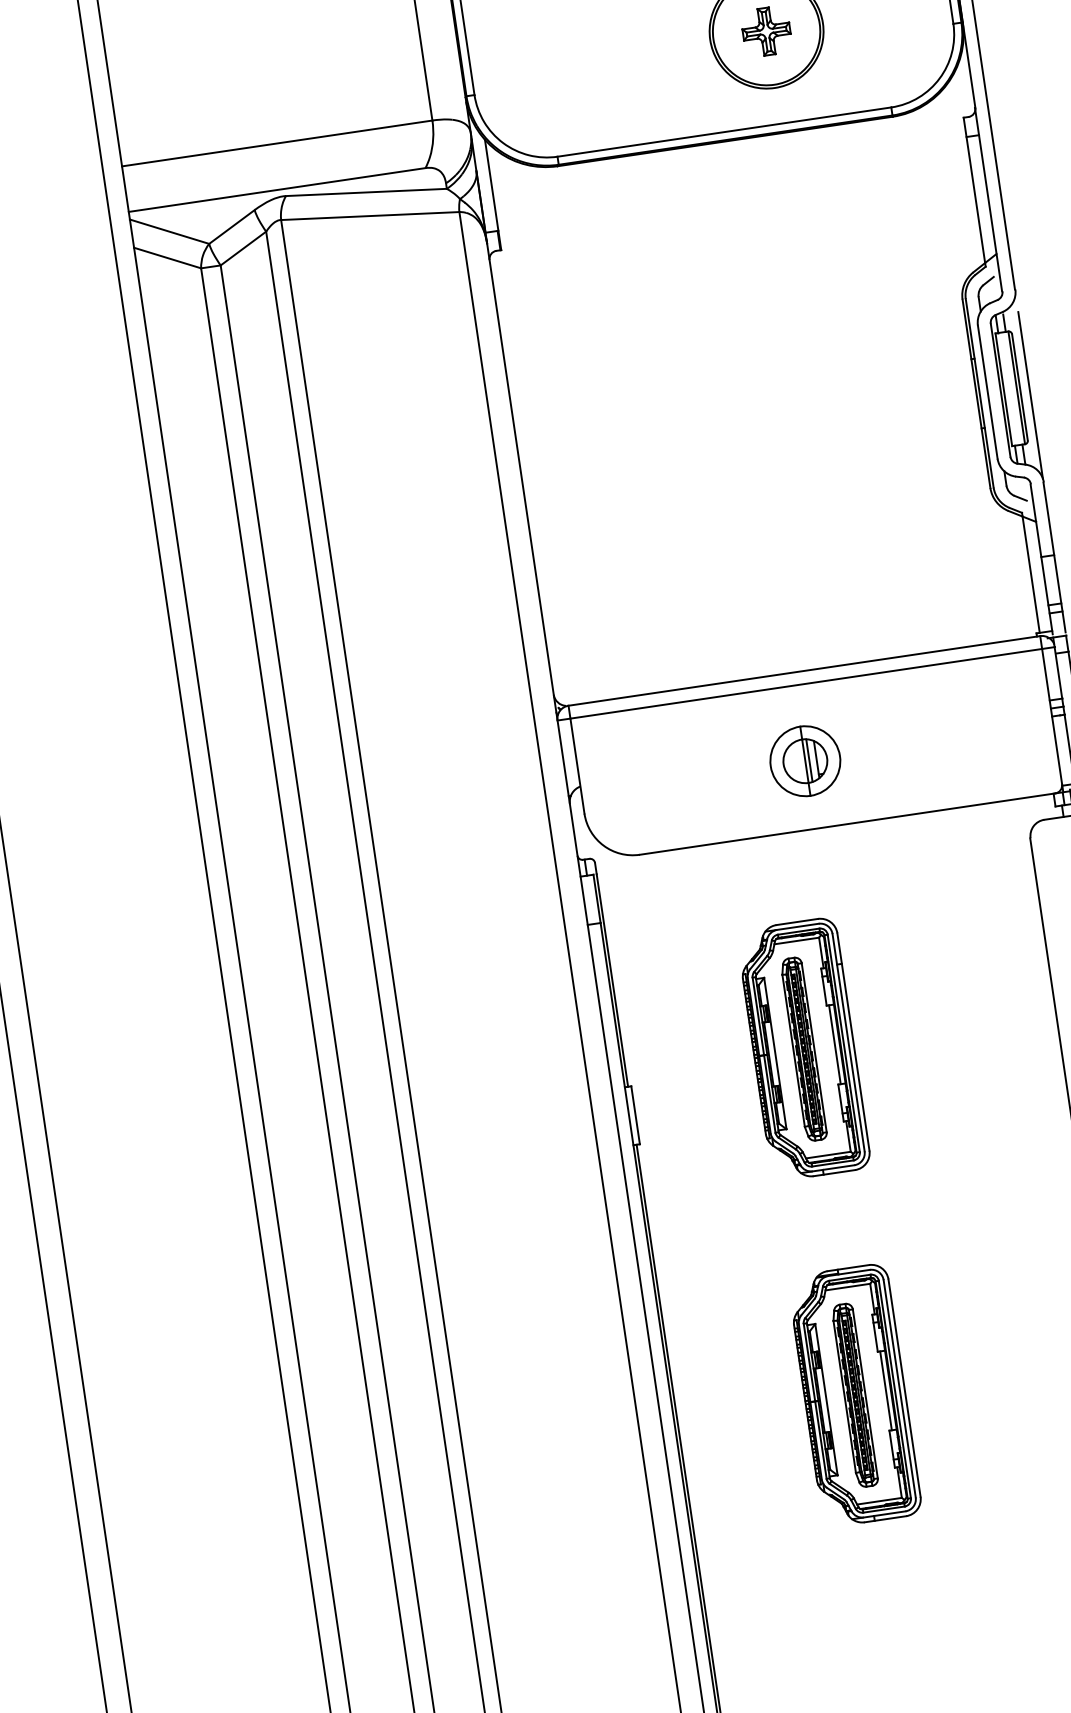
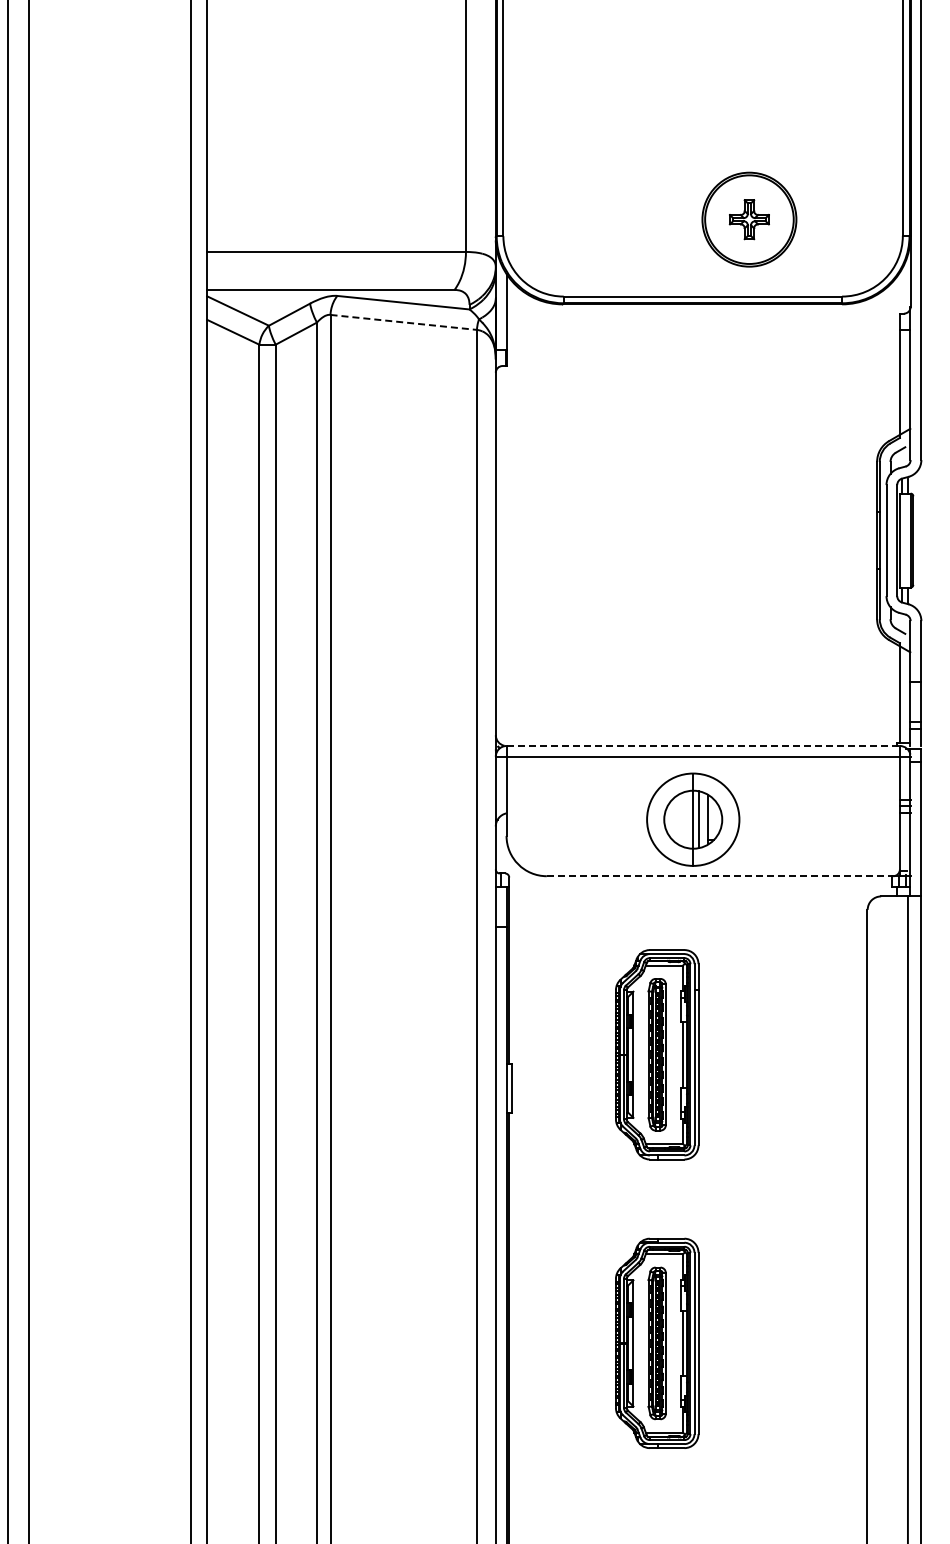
line: (369, 216) -> (403, 322), solid -> dashed
line: (1030, 394) -> (921, 547), removed
line: (804, 670) -> (703, 745), solid -> dashed
part: (804, 760) -> (692, 819), size x1.6
line: (848, 824) -> (720, 876), solid -> dashed

